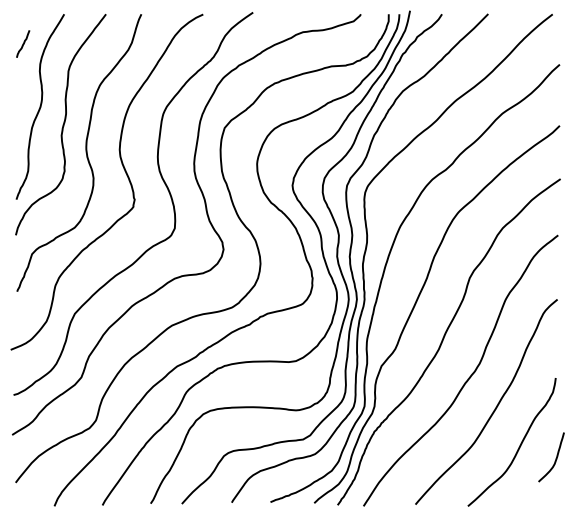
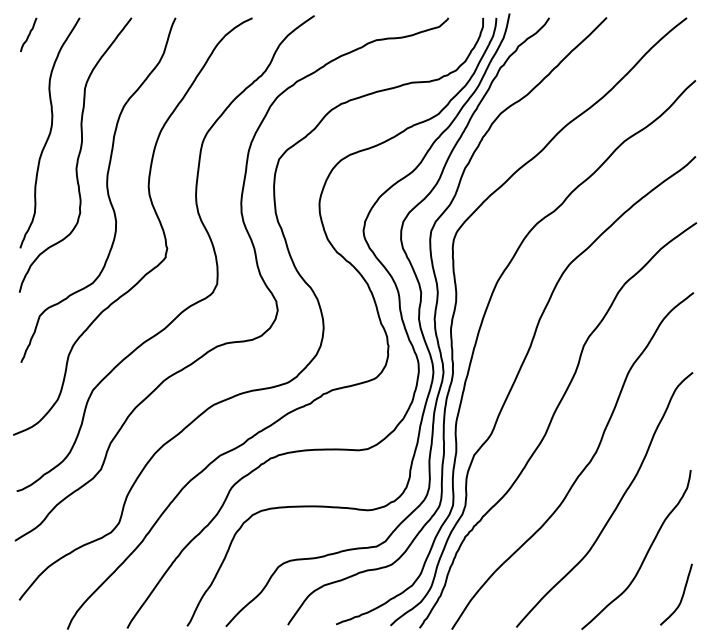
curve: (23, 43) -> (28, 34), moved
curve: (555, 458) -> (681, 596), moved

